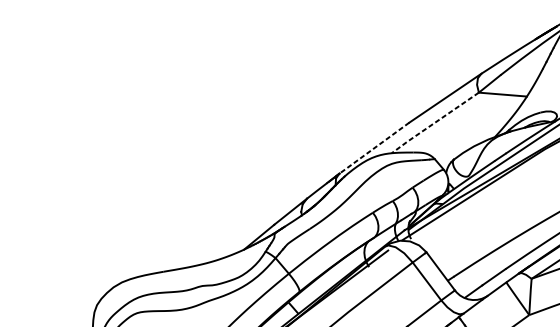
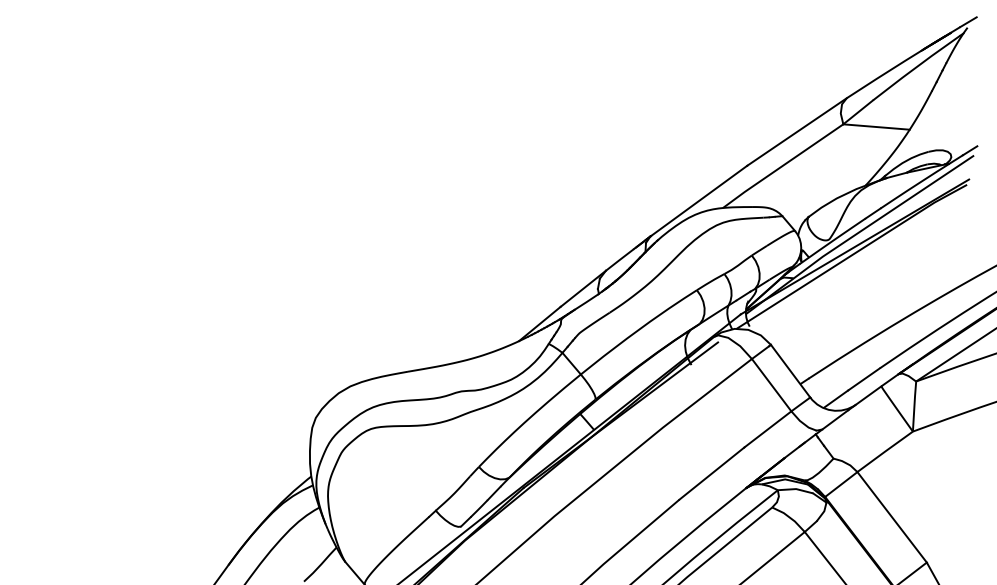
line: (434, 123) -> (782, 166), dashed -> solid
line: (374, 148) -> (698, 201), dashed -> solid

